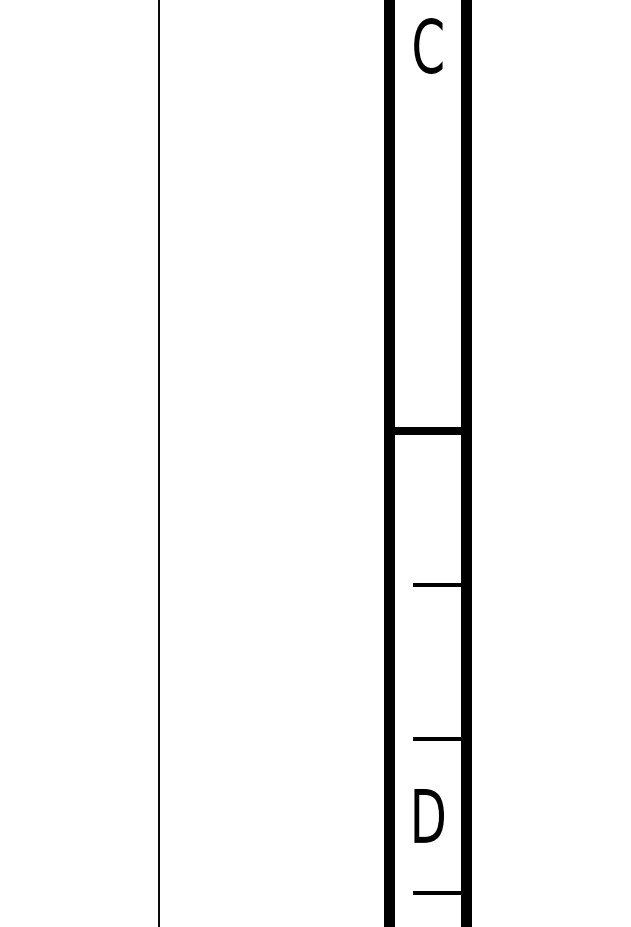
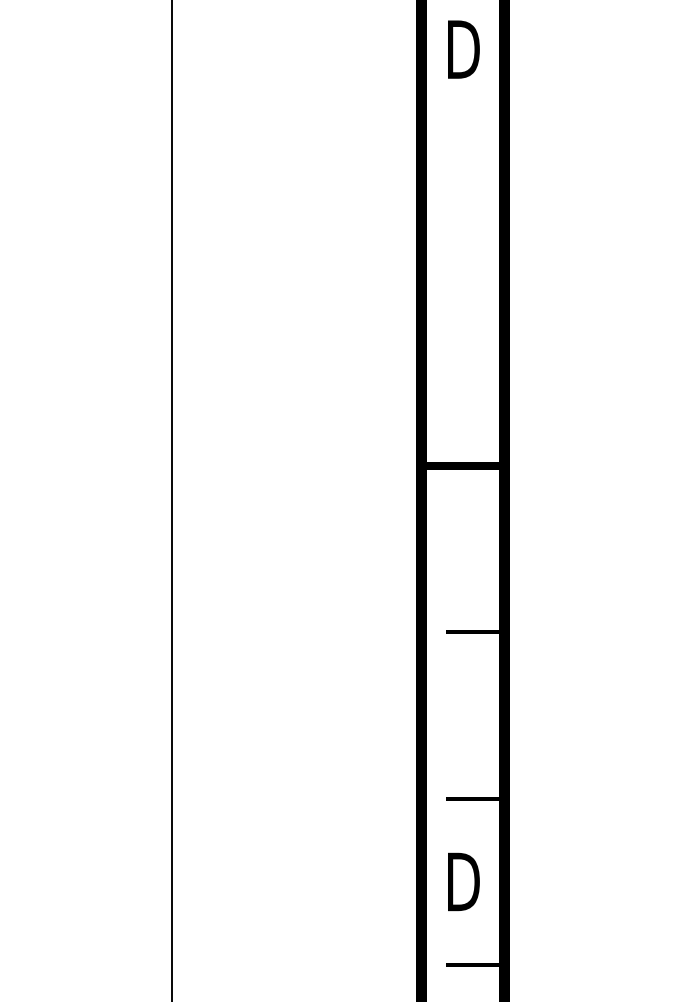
text: (428, 45) -> (463, 49), C -> D

